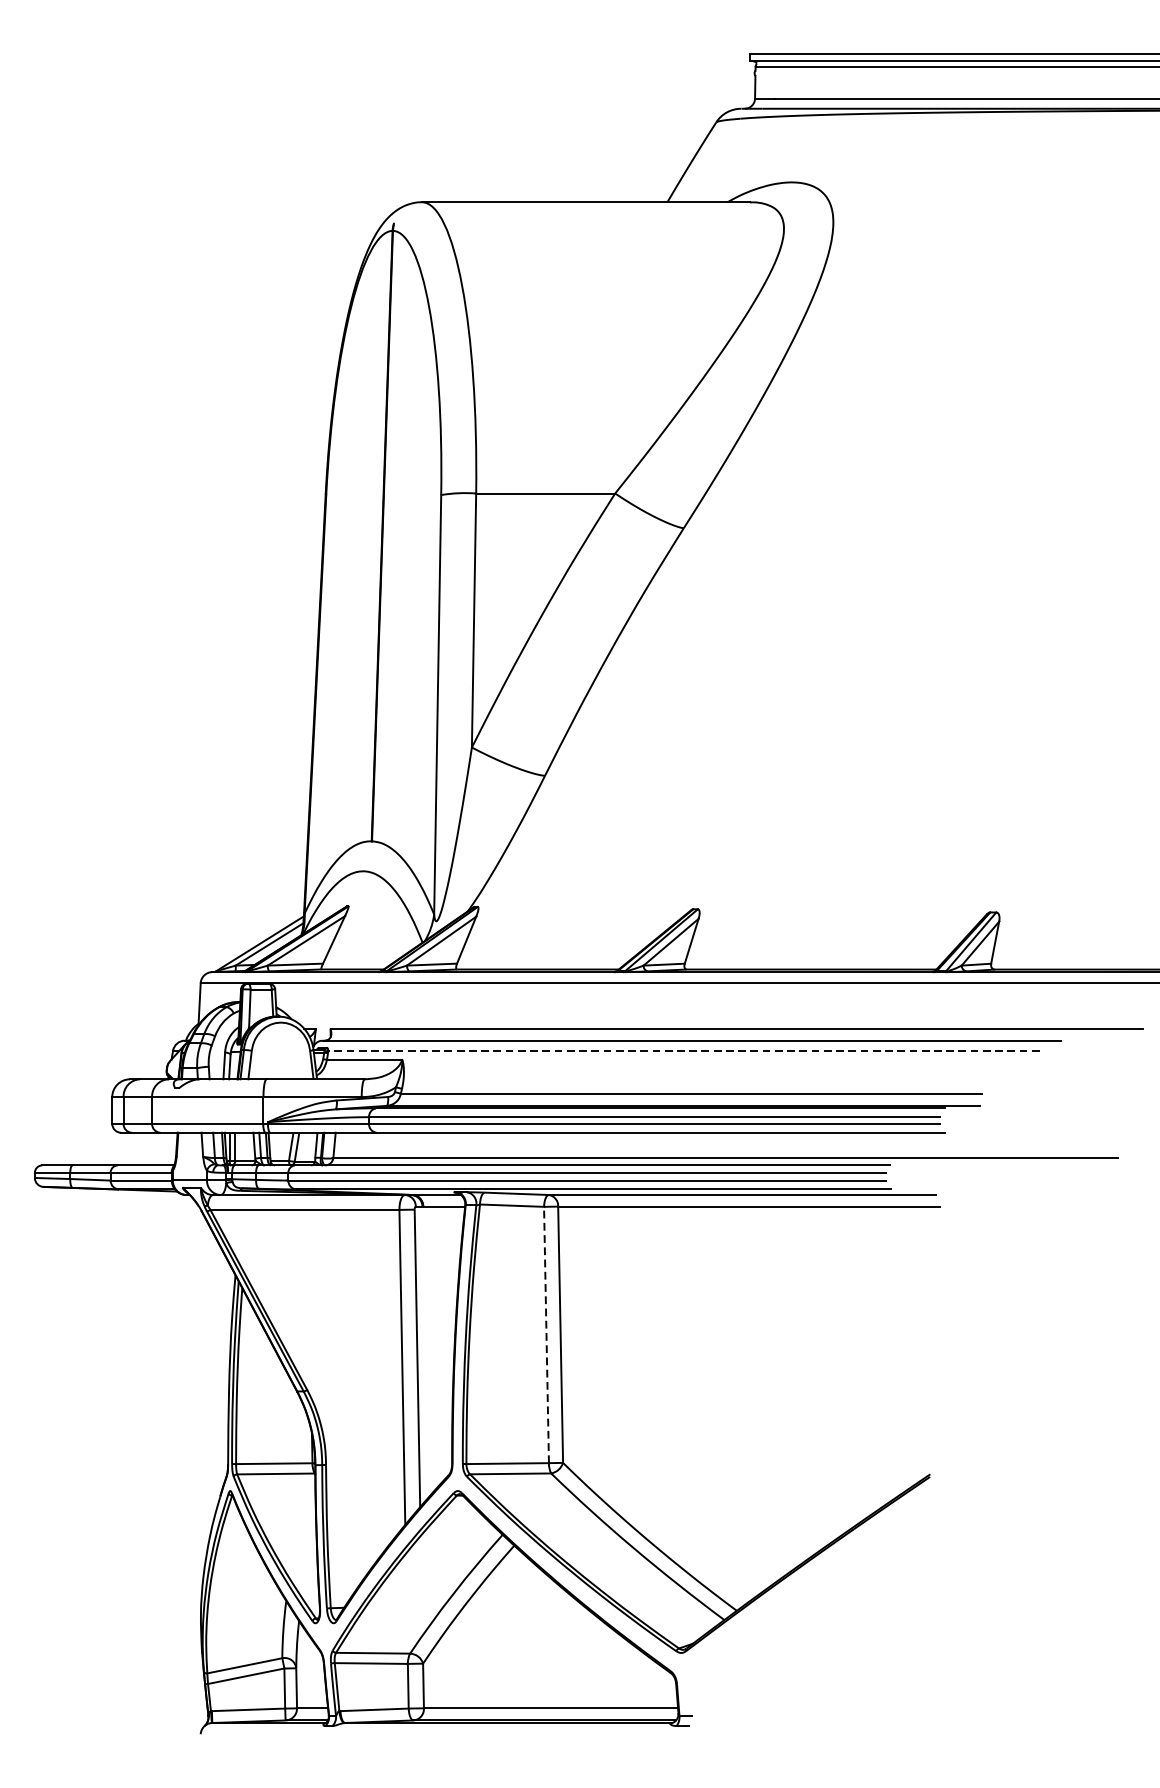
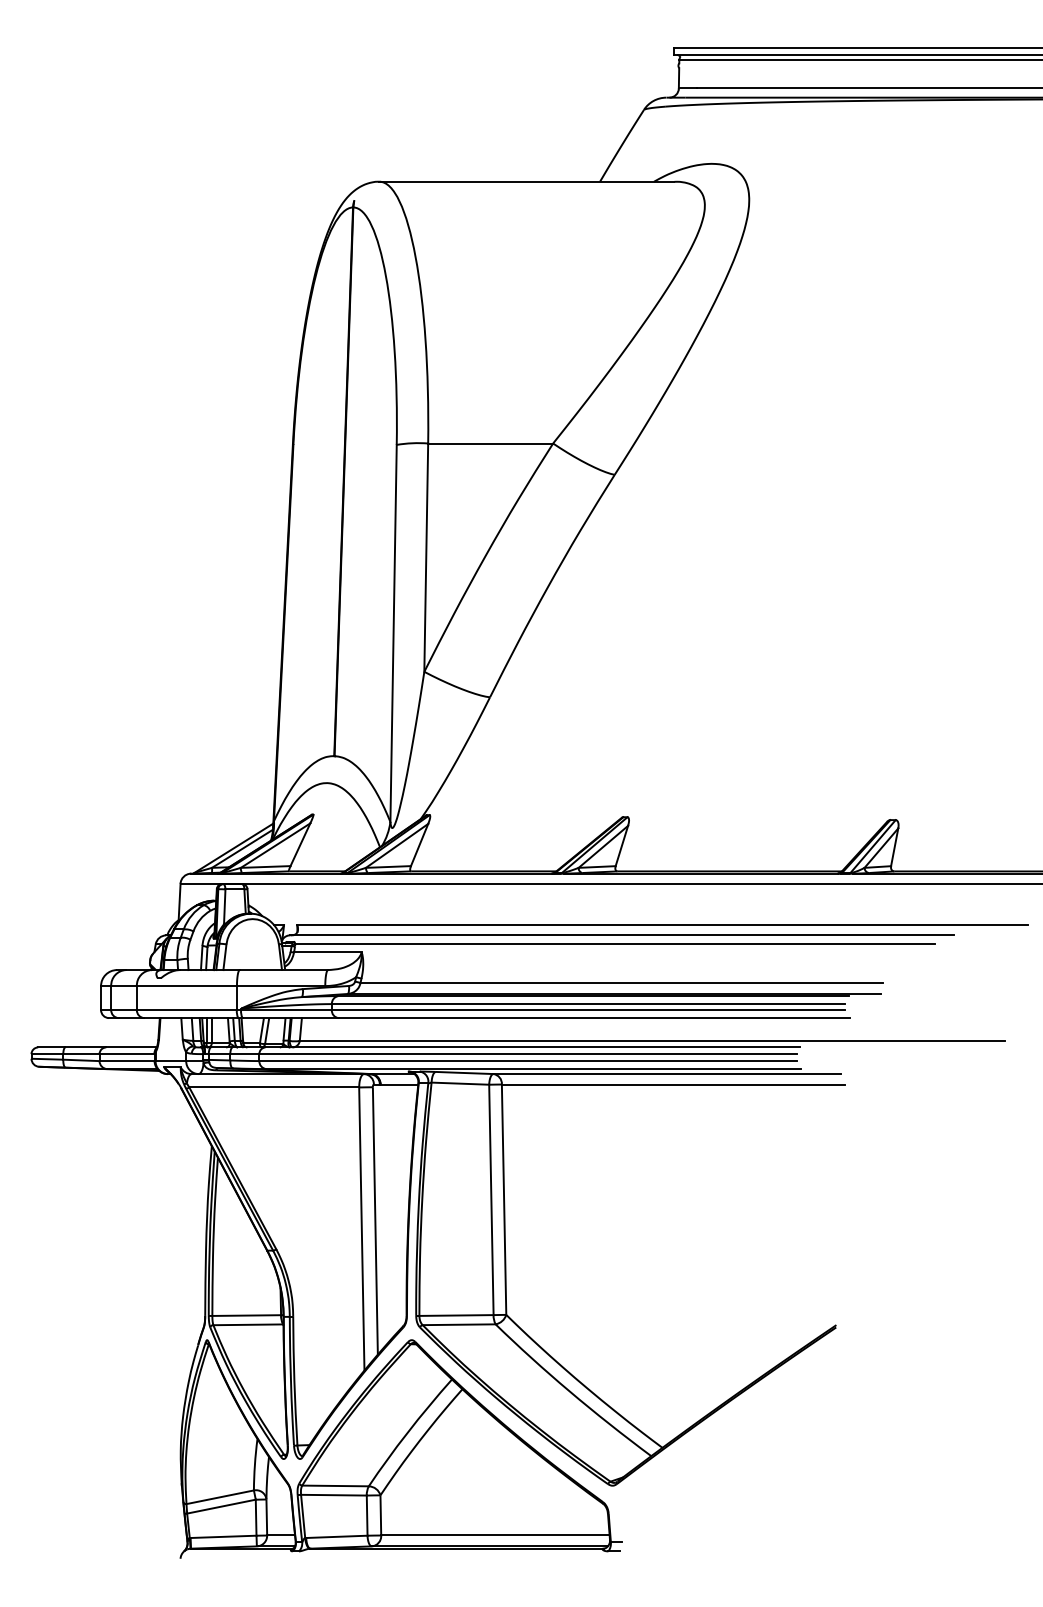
line: (683, 1050) -> (614, 944), dashed -> solid
line: (546, 1334) -> (491, 1199), dashed -> solid

